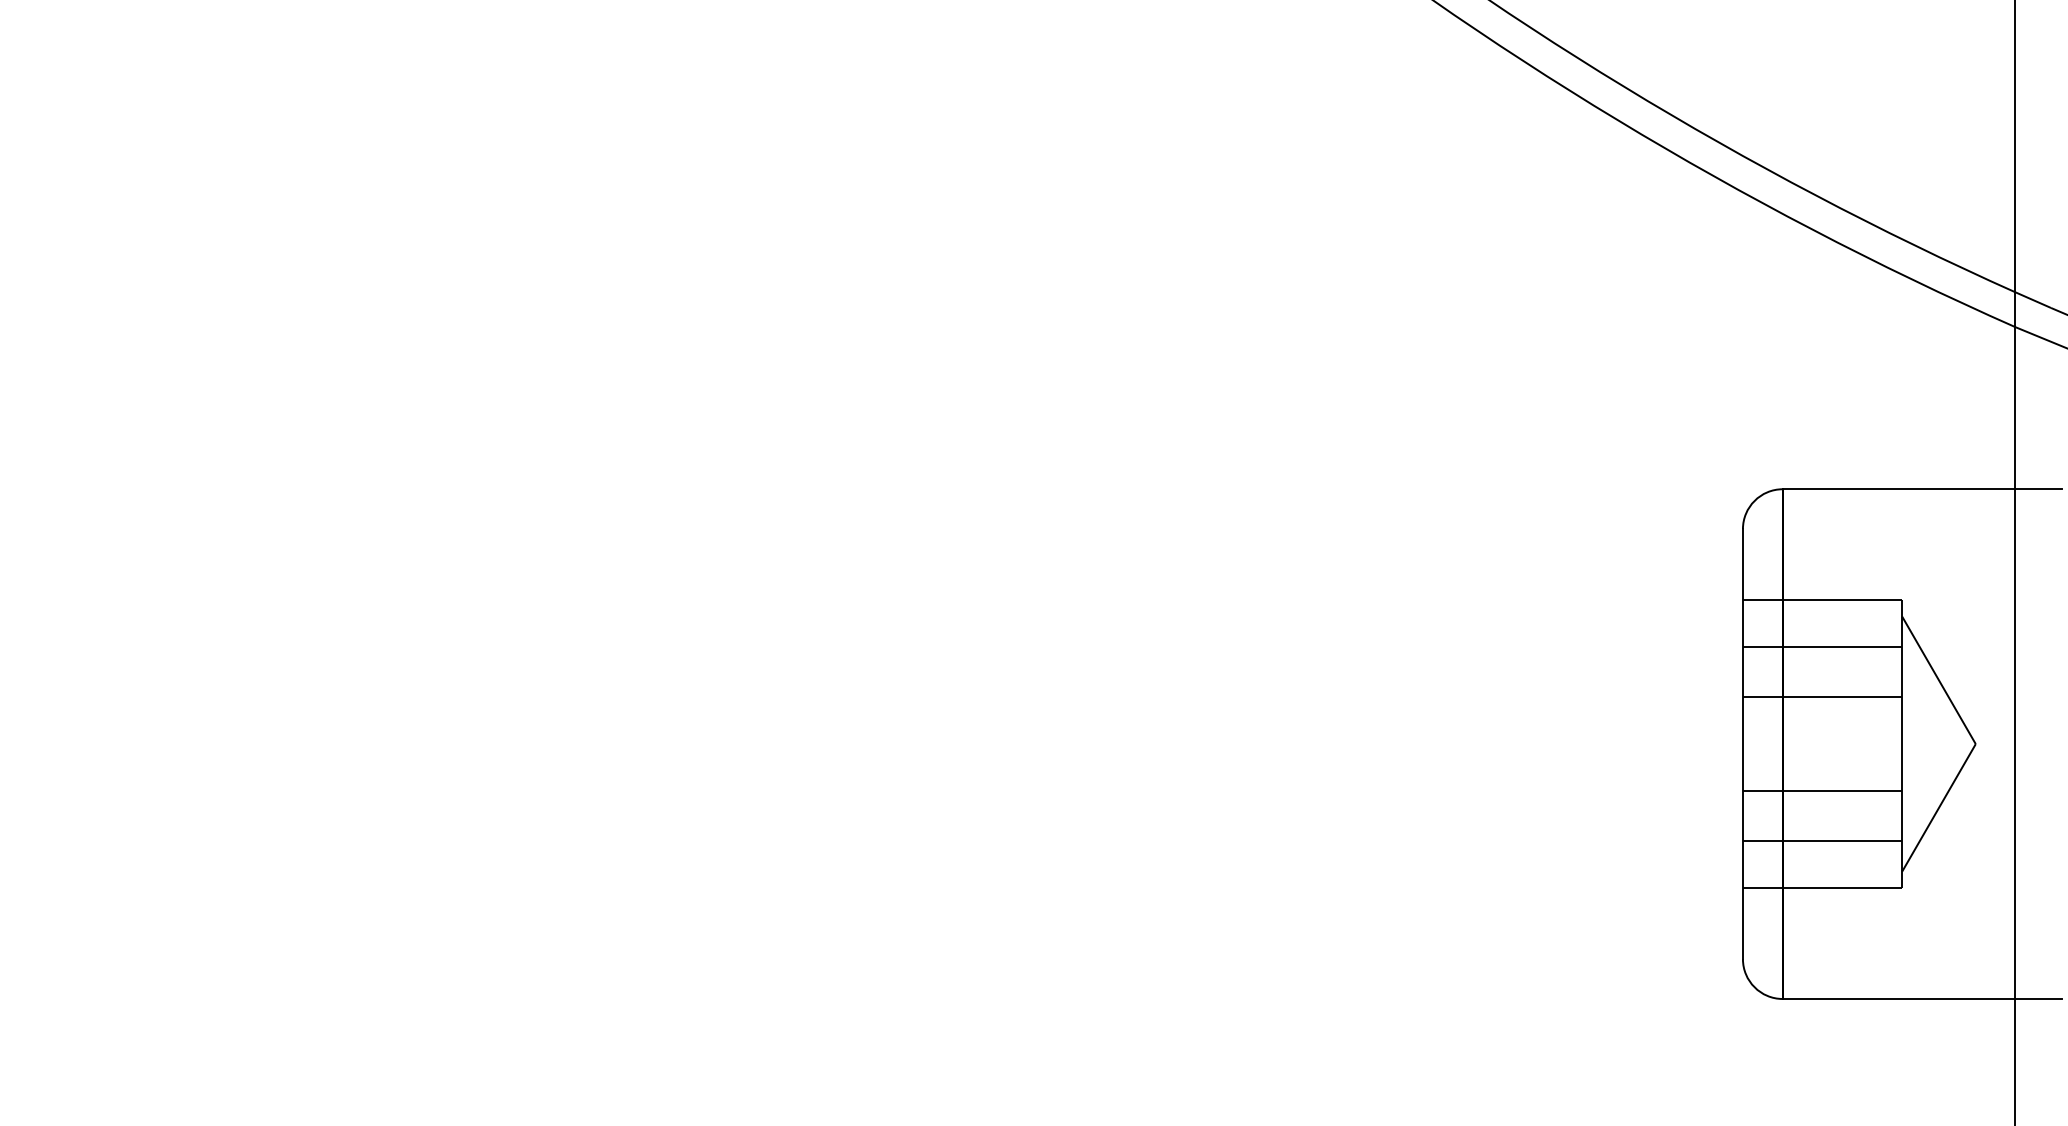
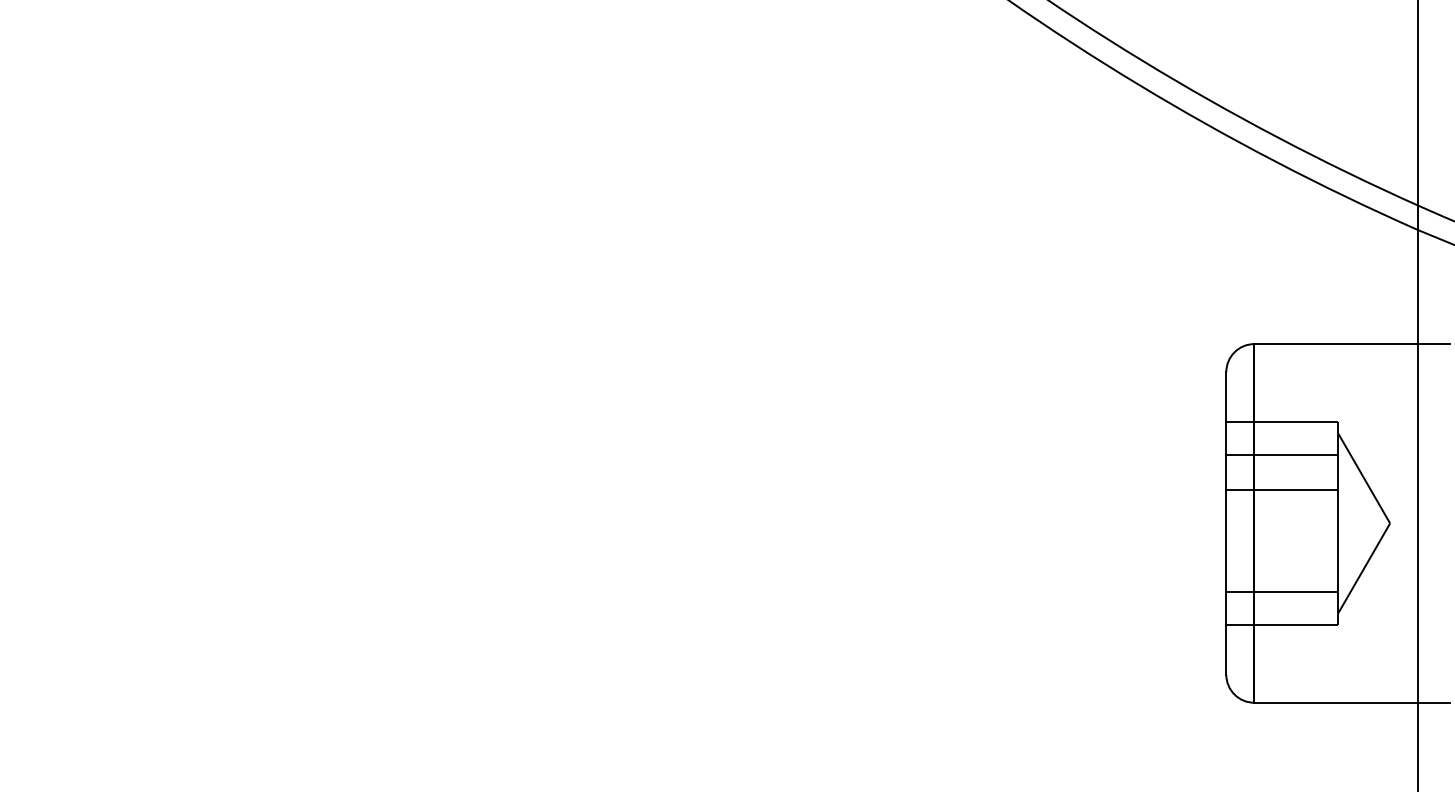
line: (1822, 791) -> (1282, 556), removed

